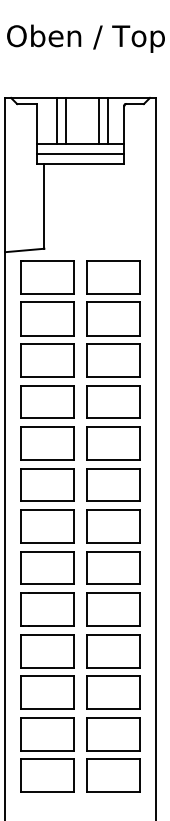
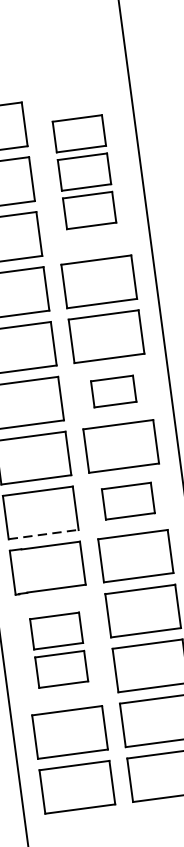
part: (113, 318) -> (84, 171), size x0.7
part: (113, 484) -> (113, 390), size x0.6
part: (113, 567) -> (128, 500), size x0.7
line: (47, 584) -> (43, 534), solid -> dashed
part: (47, 671) -> (59, 649), size x0.7

